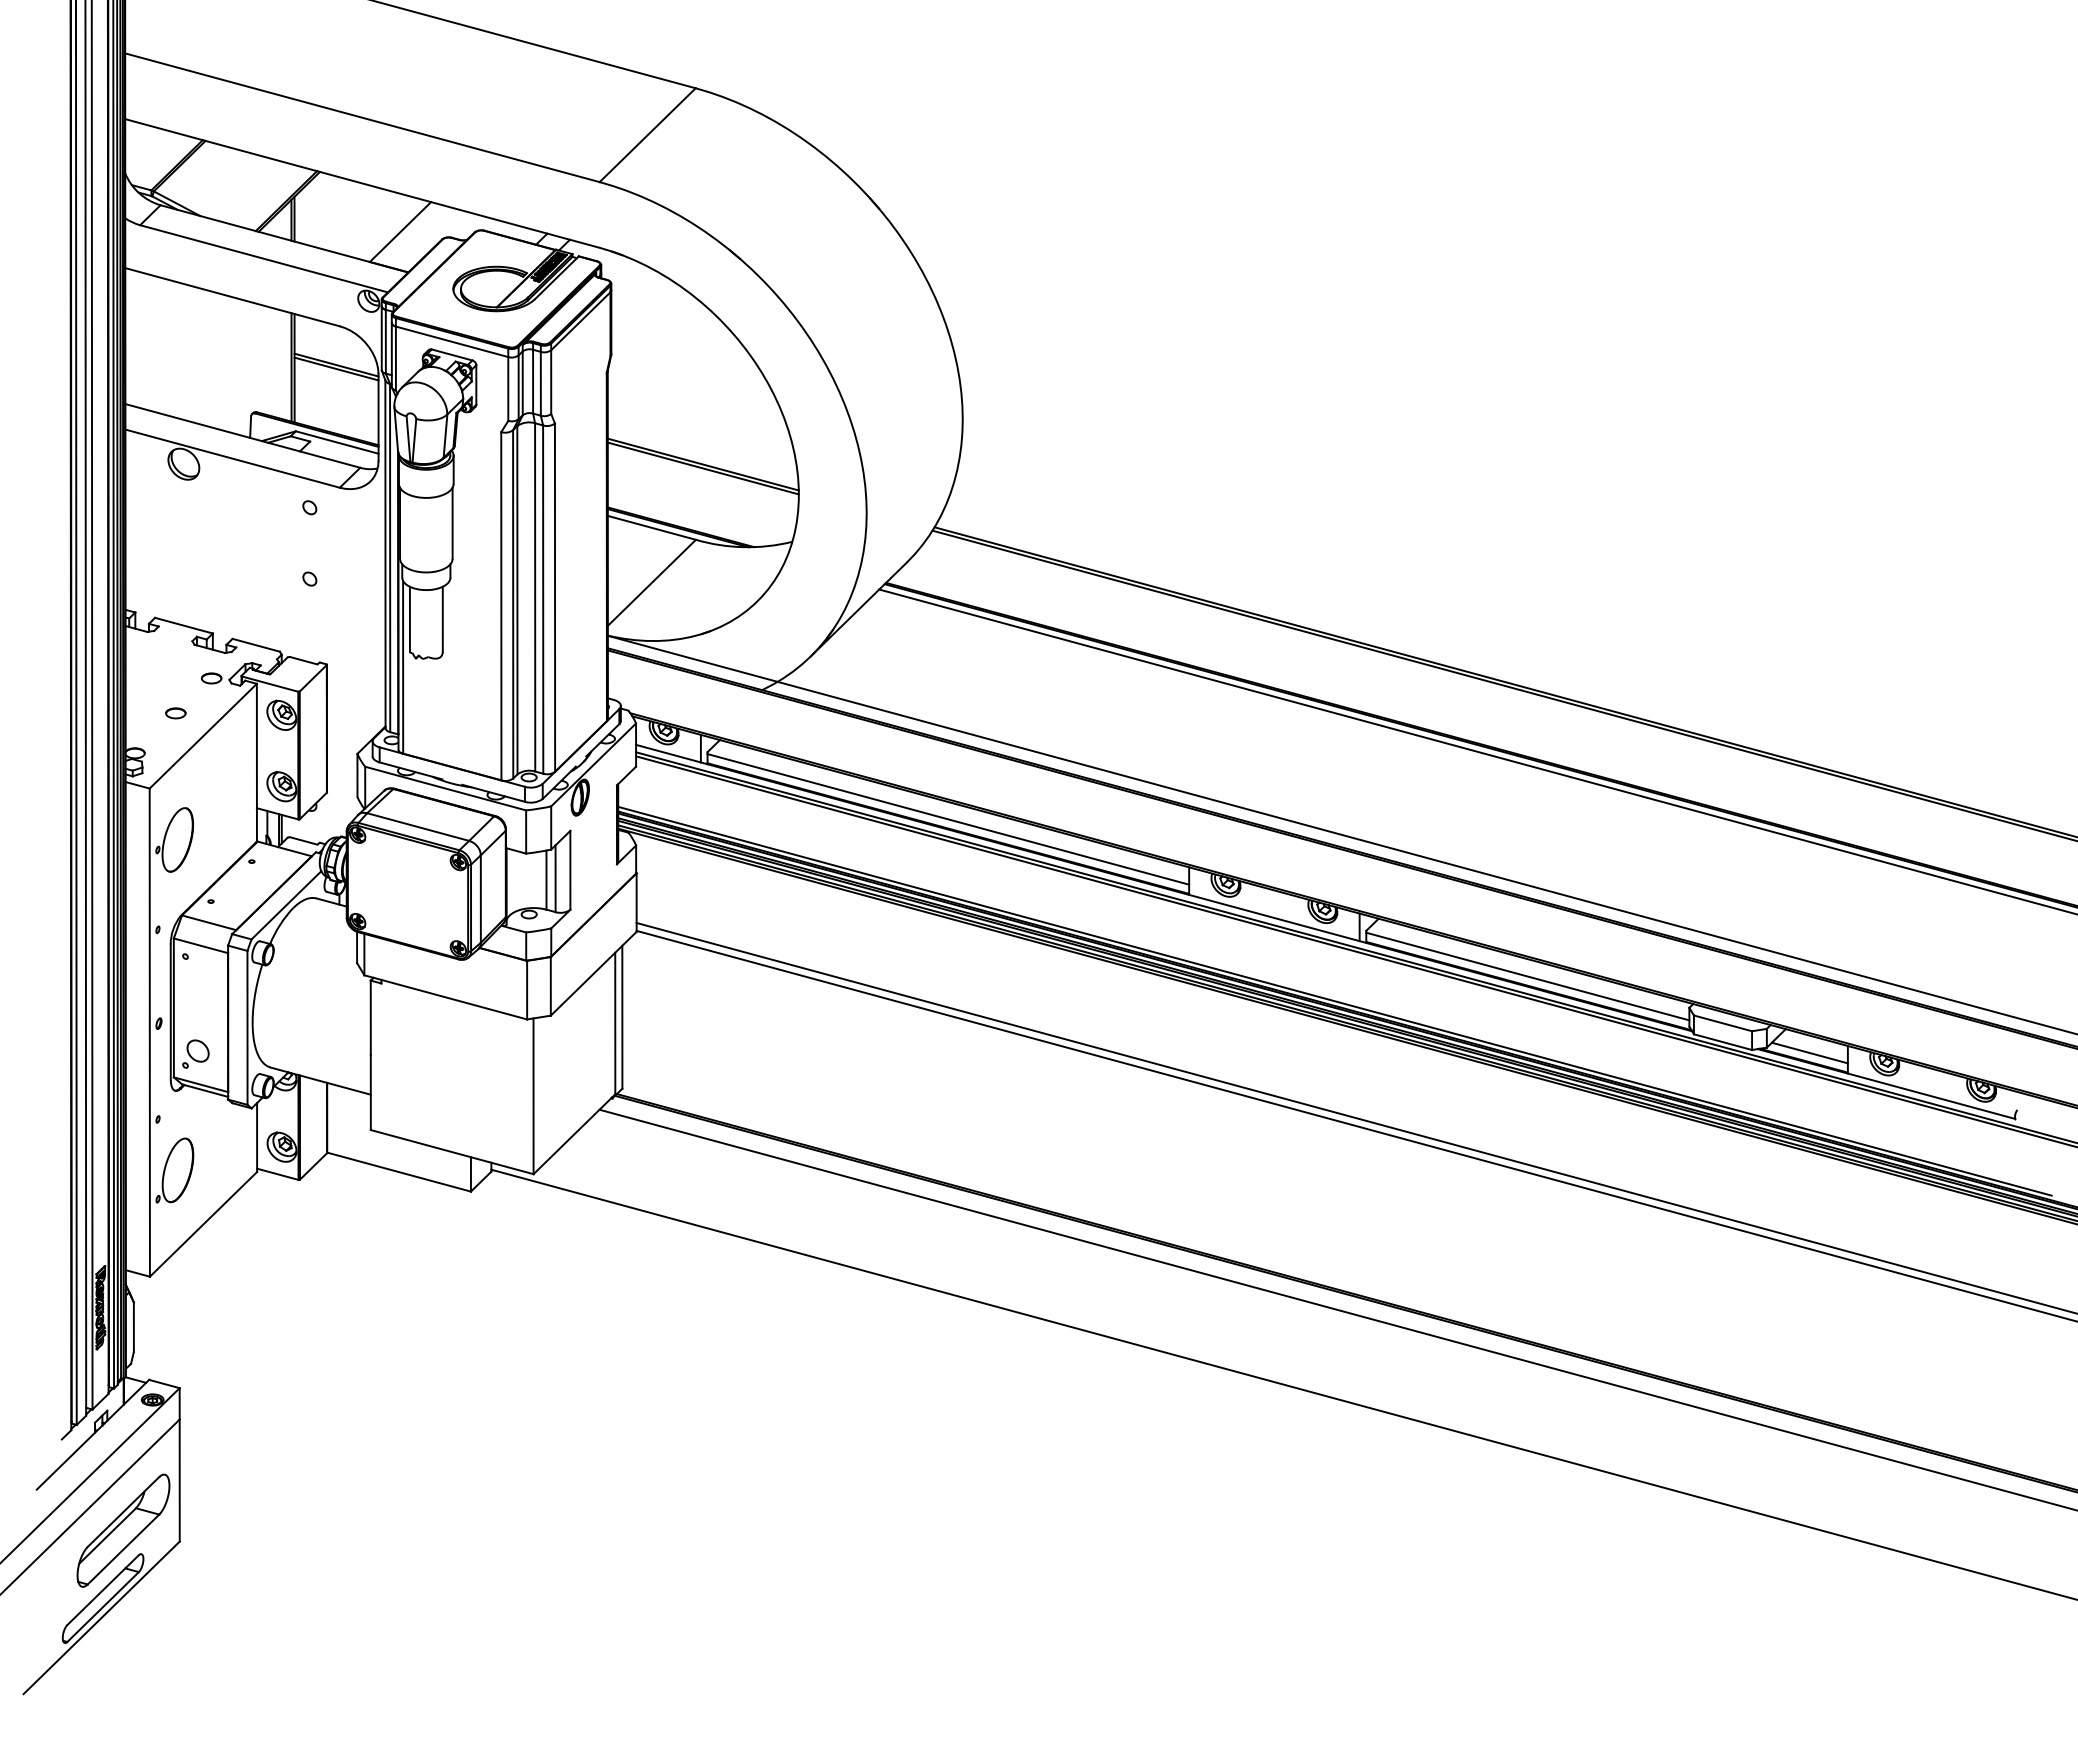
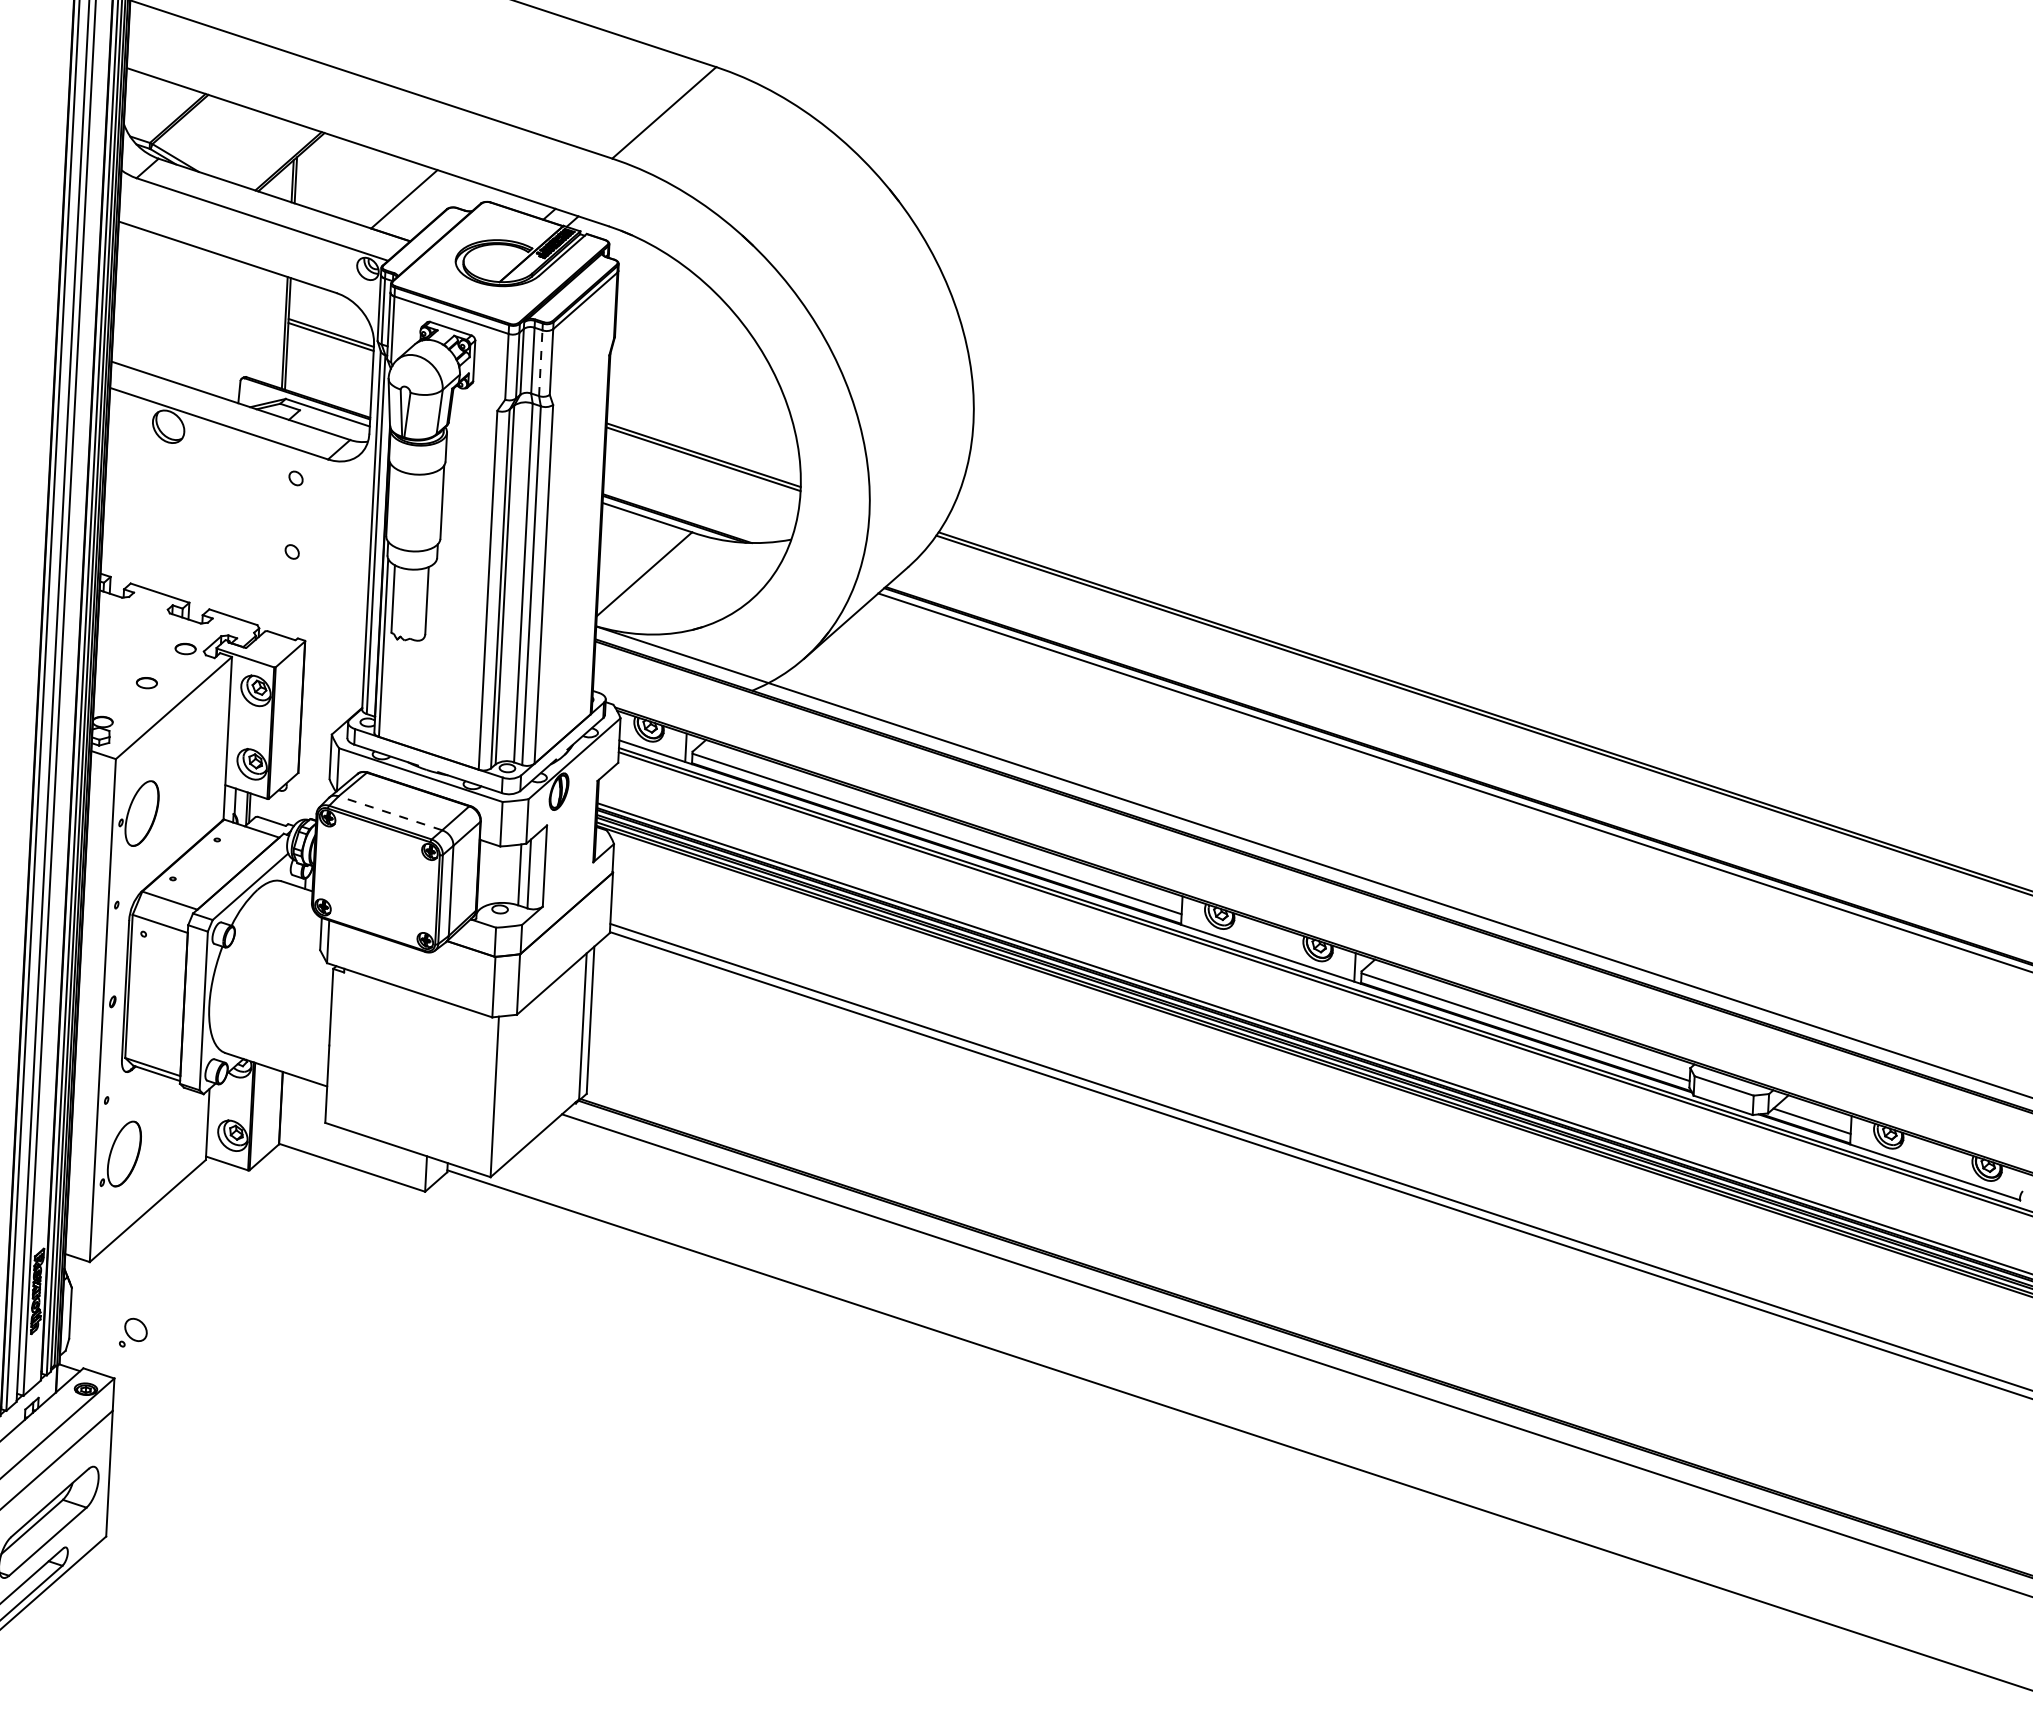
line: (540, 383) -> (540, 362), solid -> dashed
line: (418, 827) -> (390, 813), solid -> dashed
part: (195, 1053) -> (133, 1332), moved

